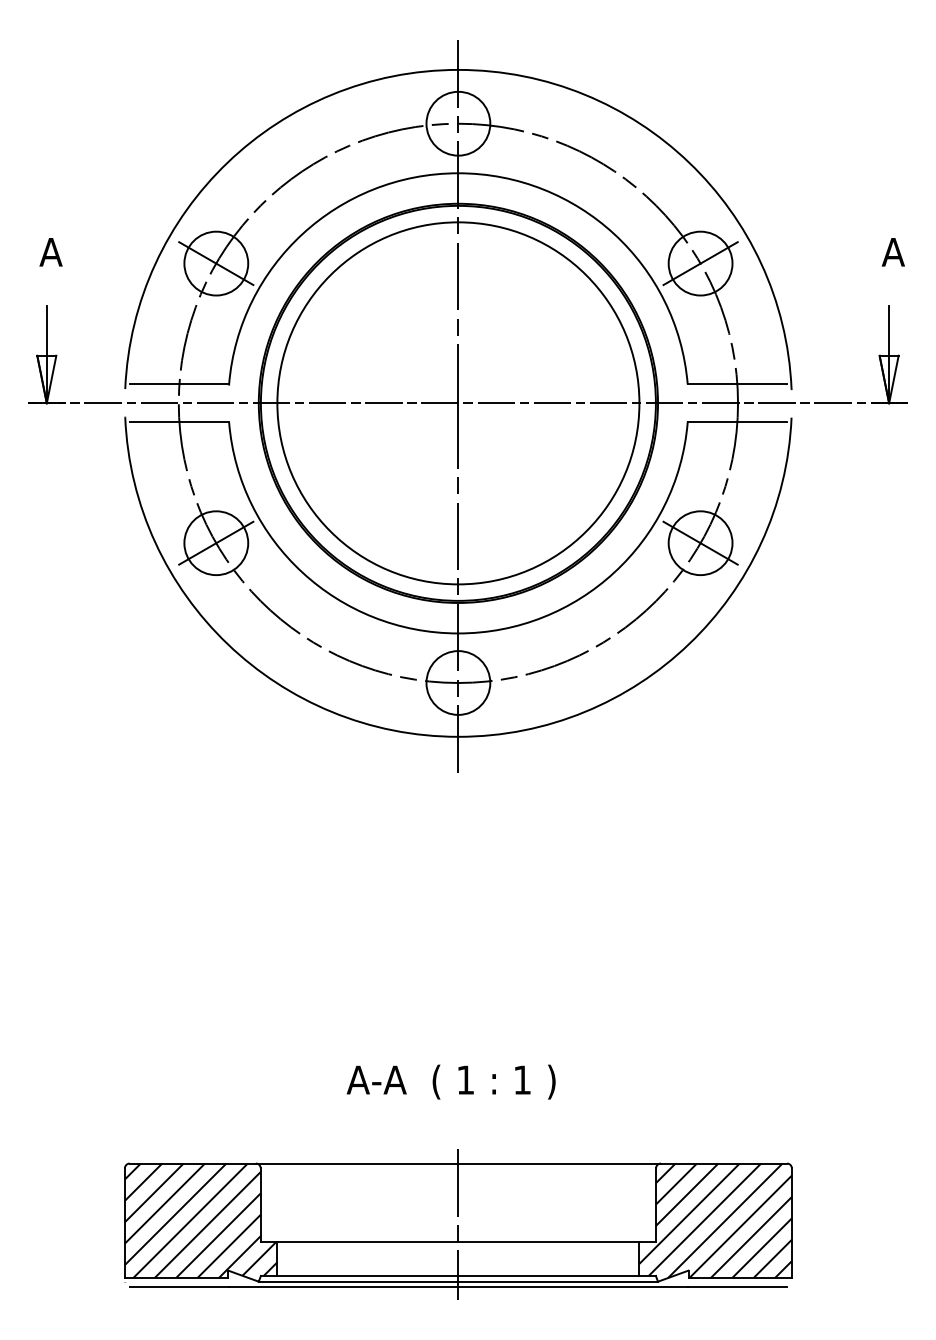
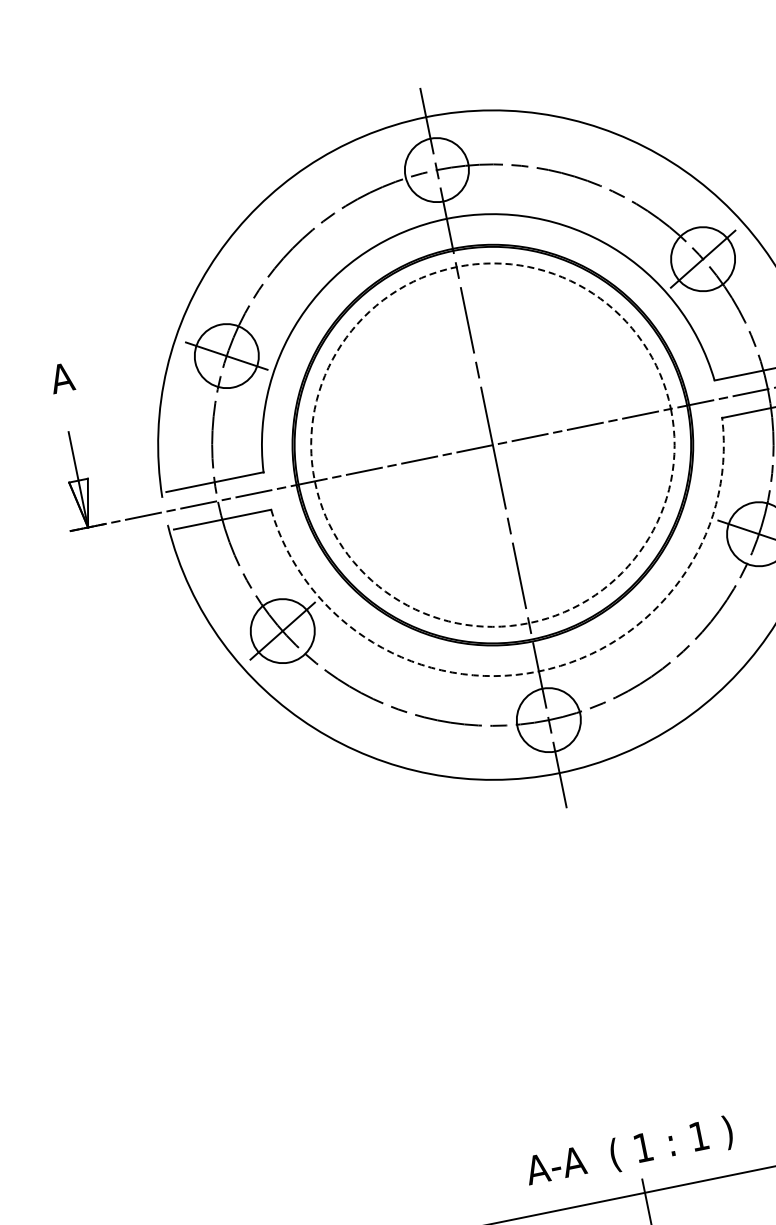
circle: (458, 403) -> (493, 445), solid -> dashed
arc: (458, 633) -> (539, 671), solid -> dashed
text: (450, 1081) -> (628, 1152), moved

